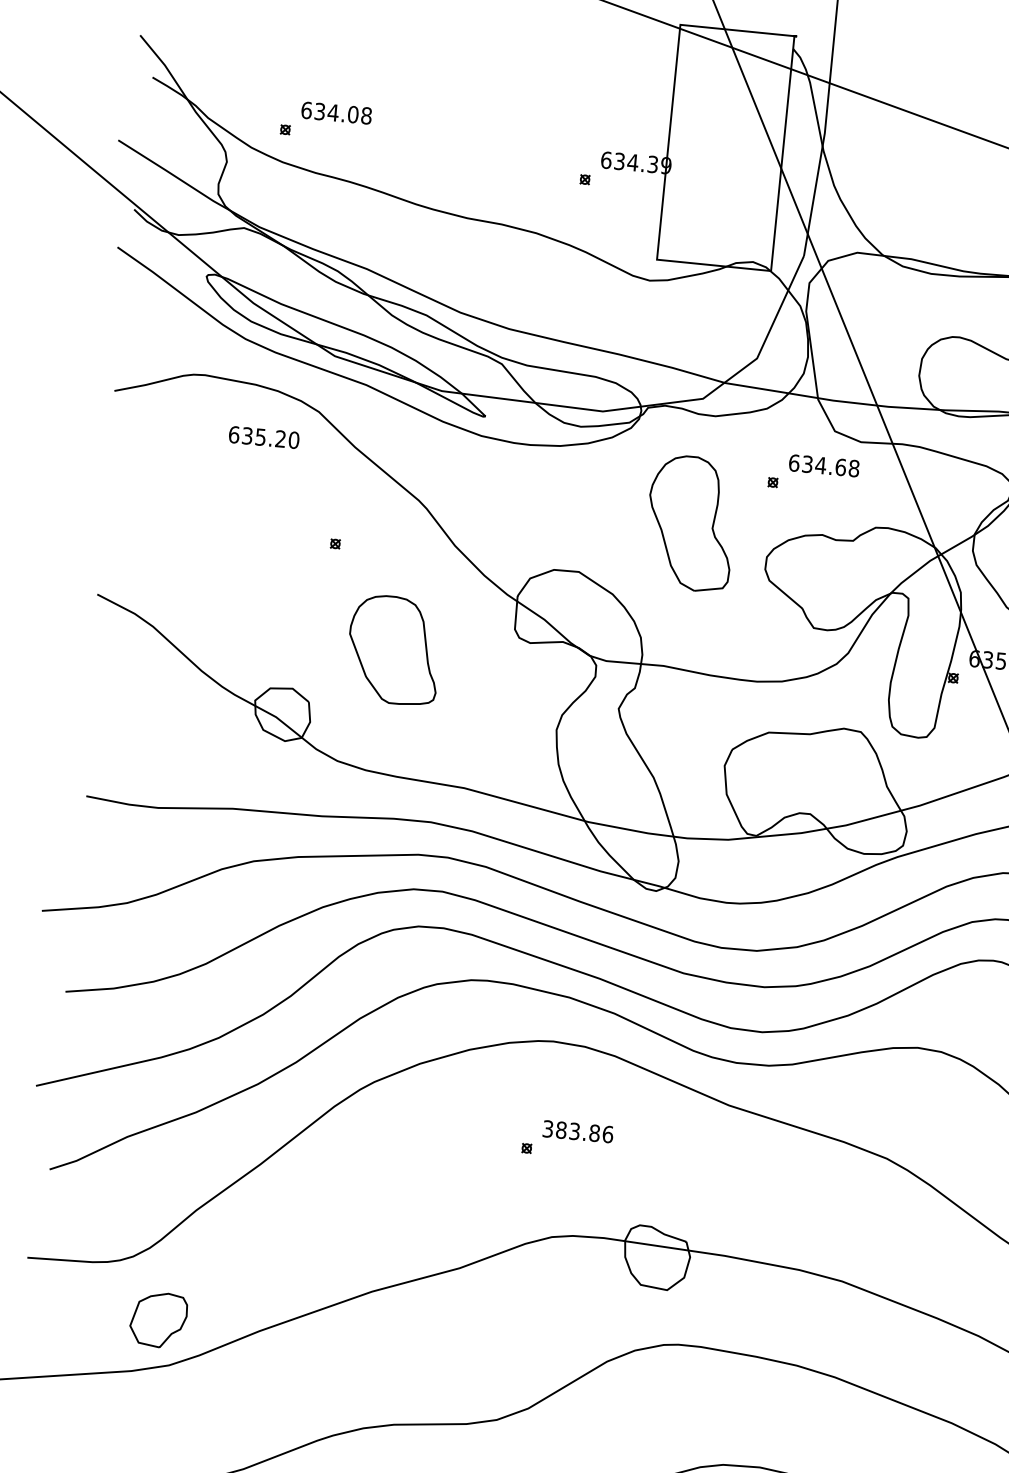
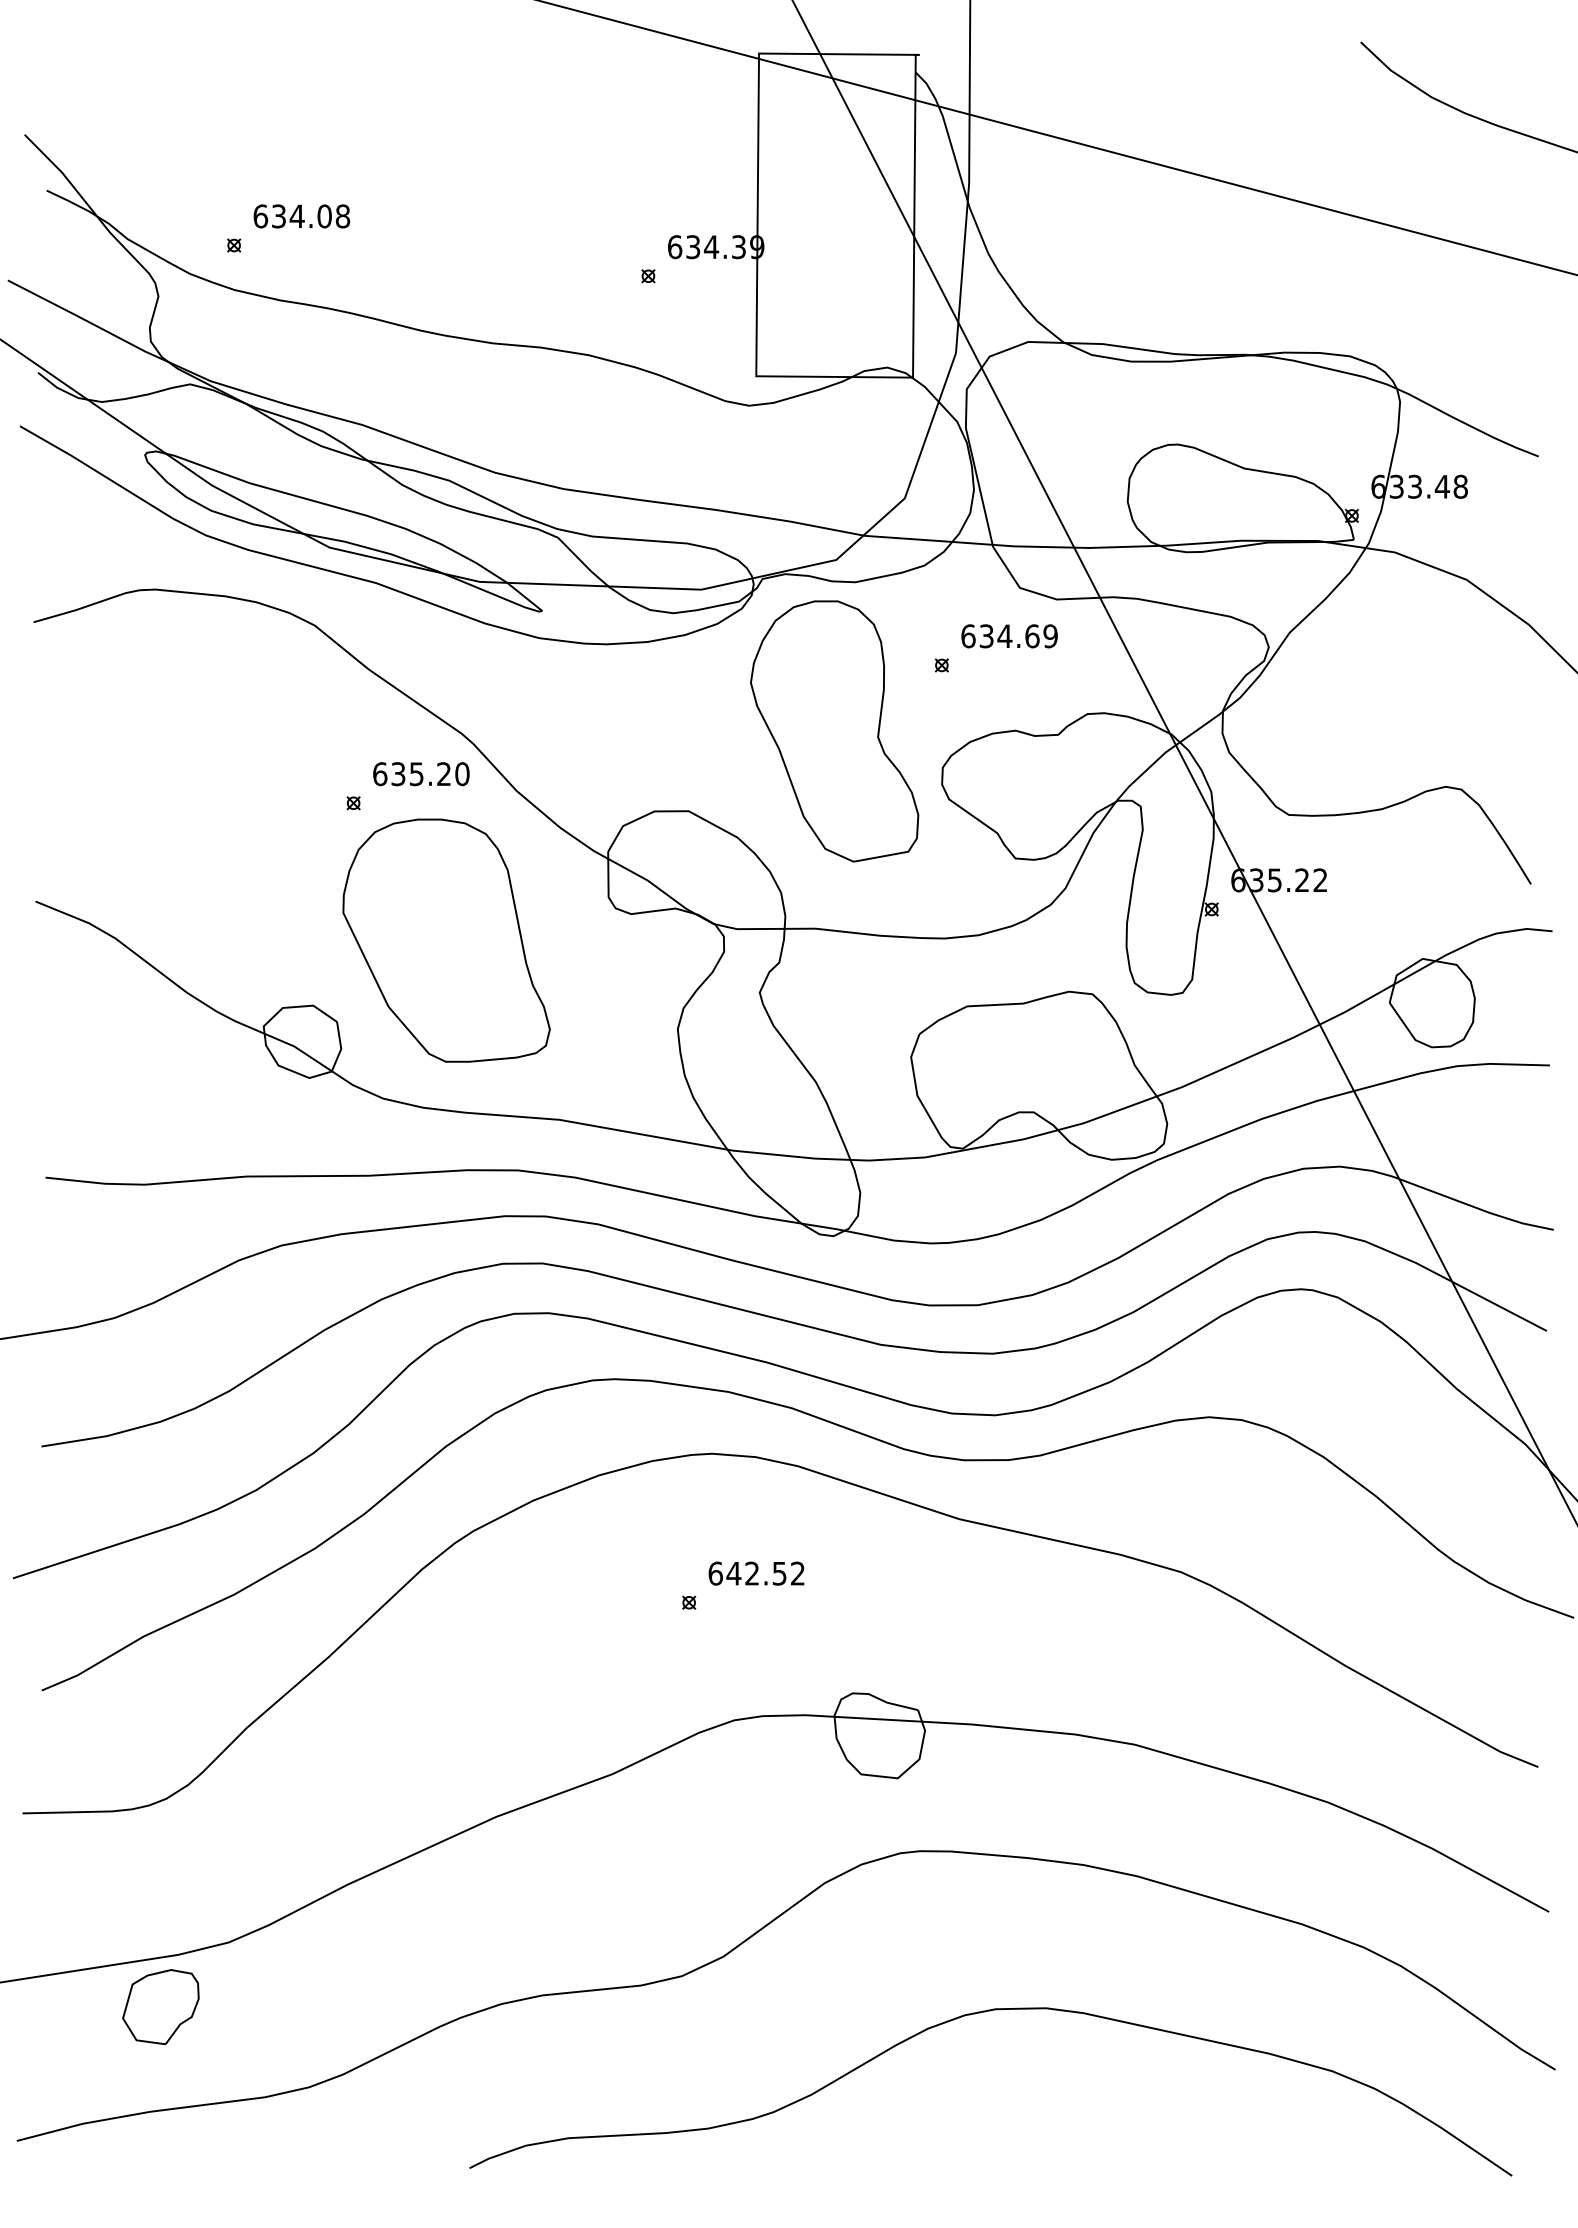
text: (264, 437) -> (421, 774), moved
text: (854, 468) -> (1050, 636), 634.68 -> 634.69
part: (690, 523) -> (834, 731), size x1.43
part: (394, 650) -> (446, 940), size x1.67
text: (577, 1131) -> (756, 1573), 383.86 -> 642.52
part: (158, 1319) -> (160, 2006), moved

